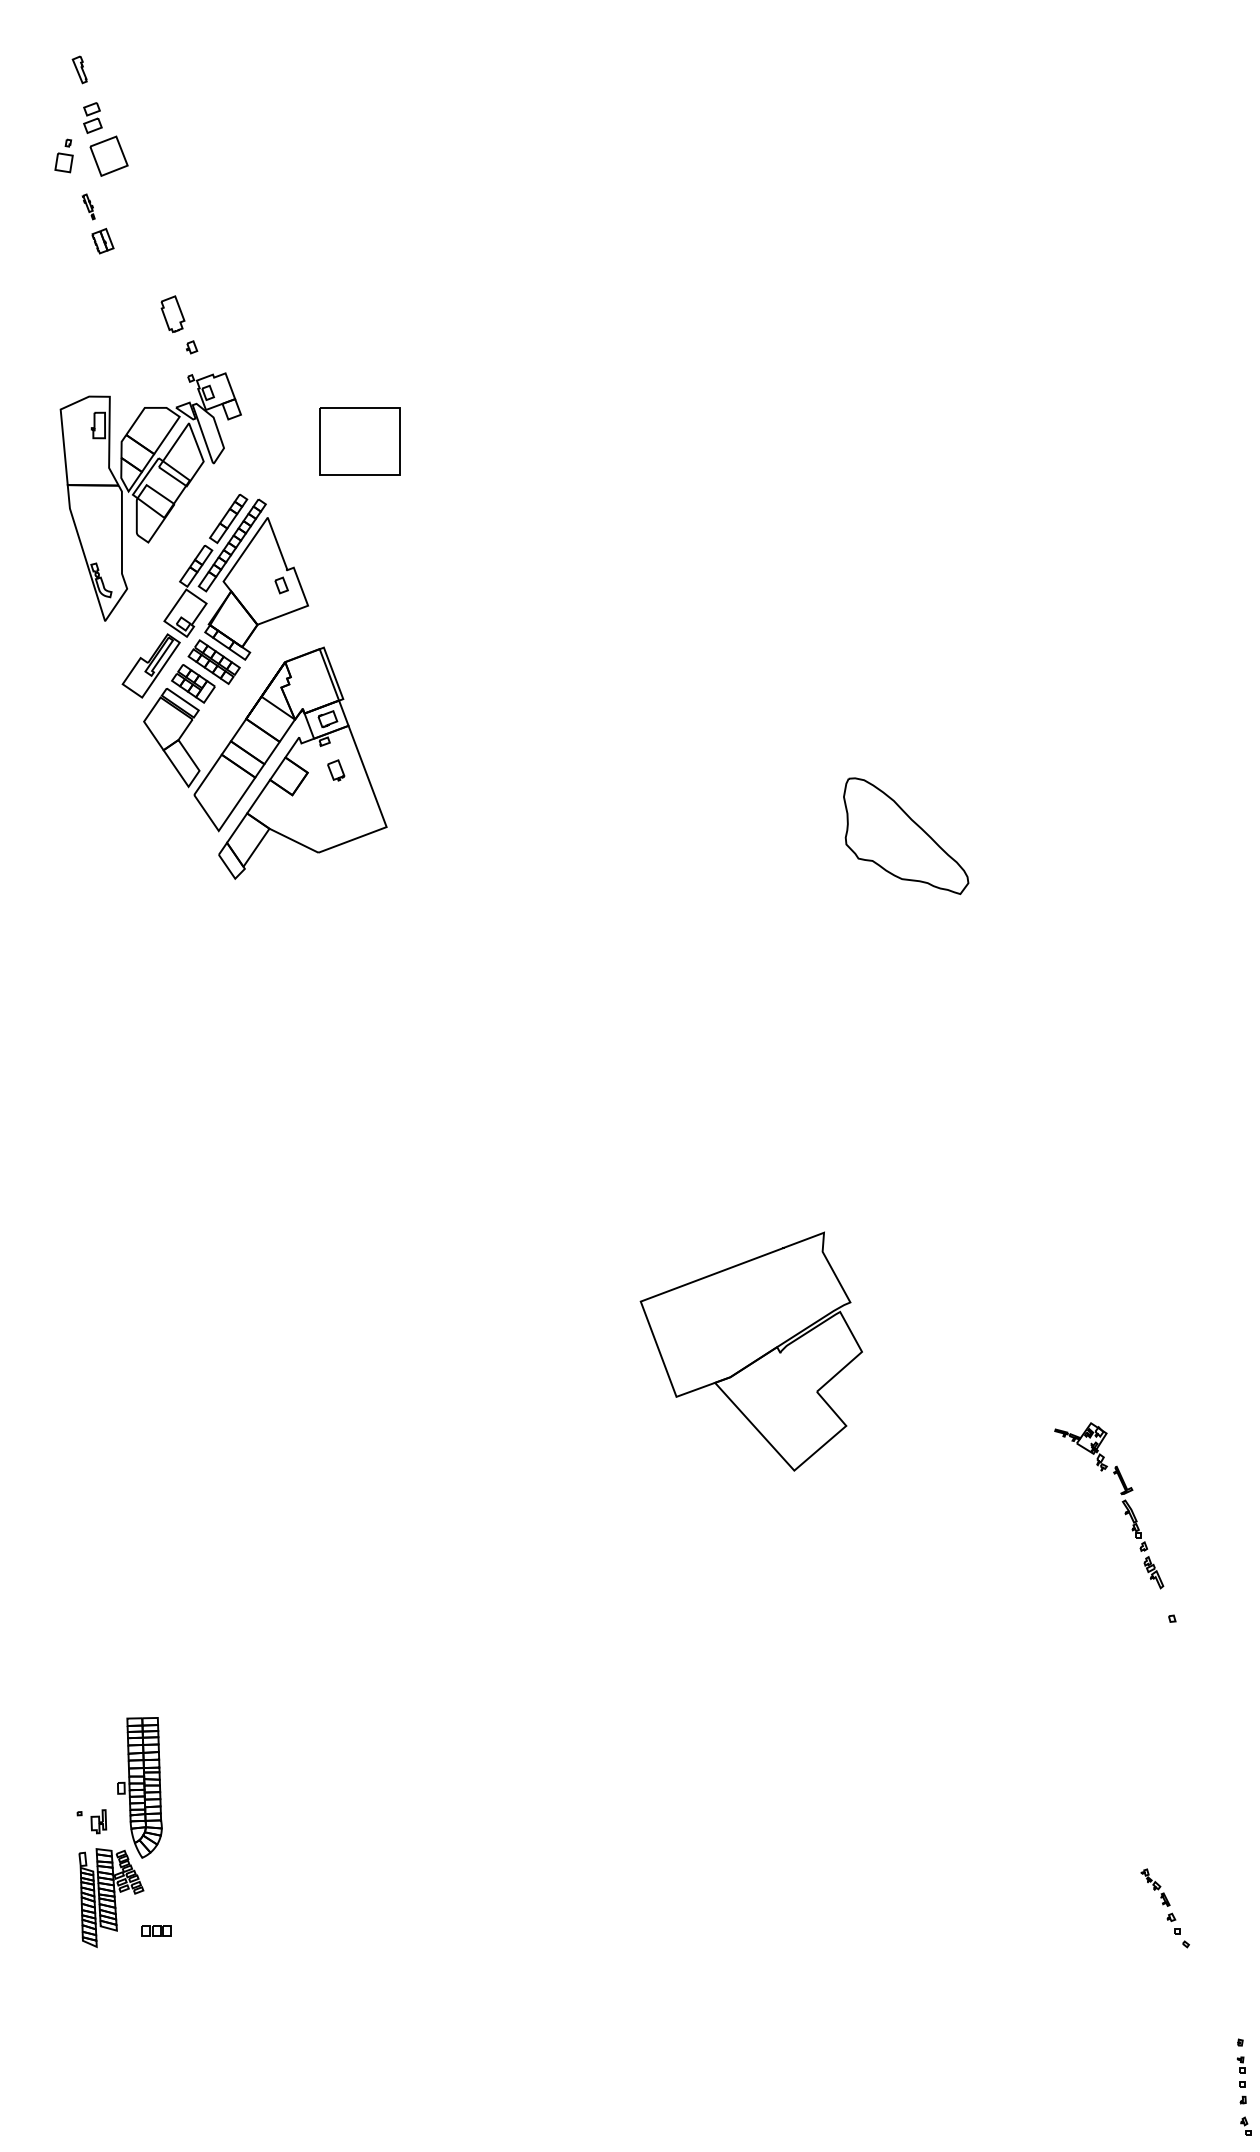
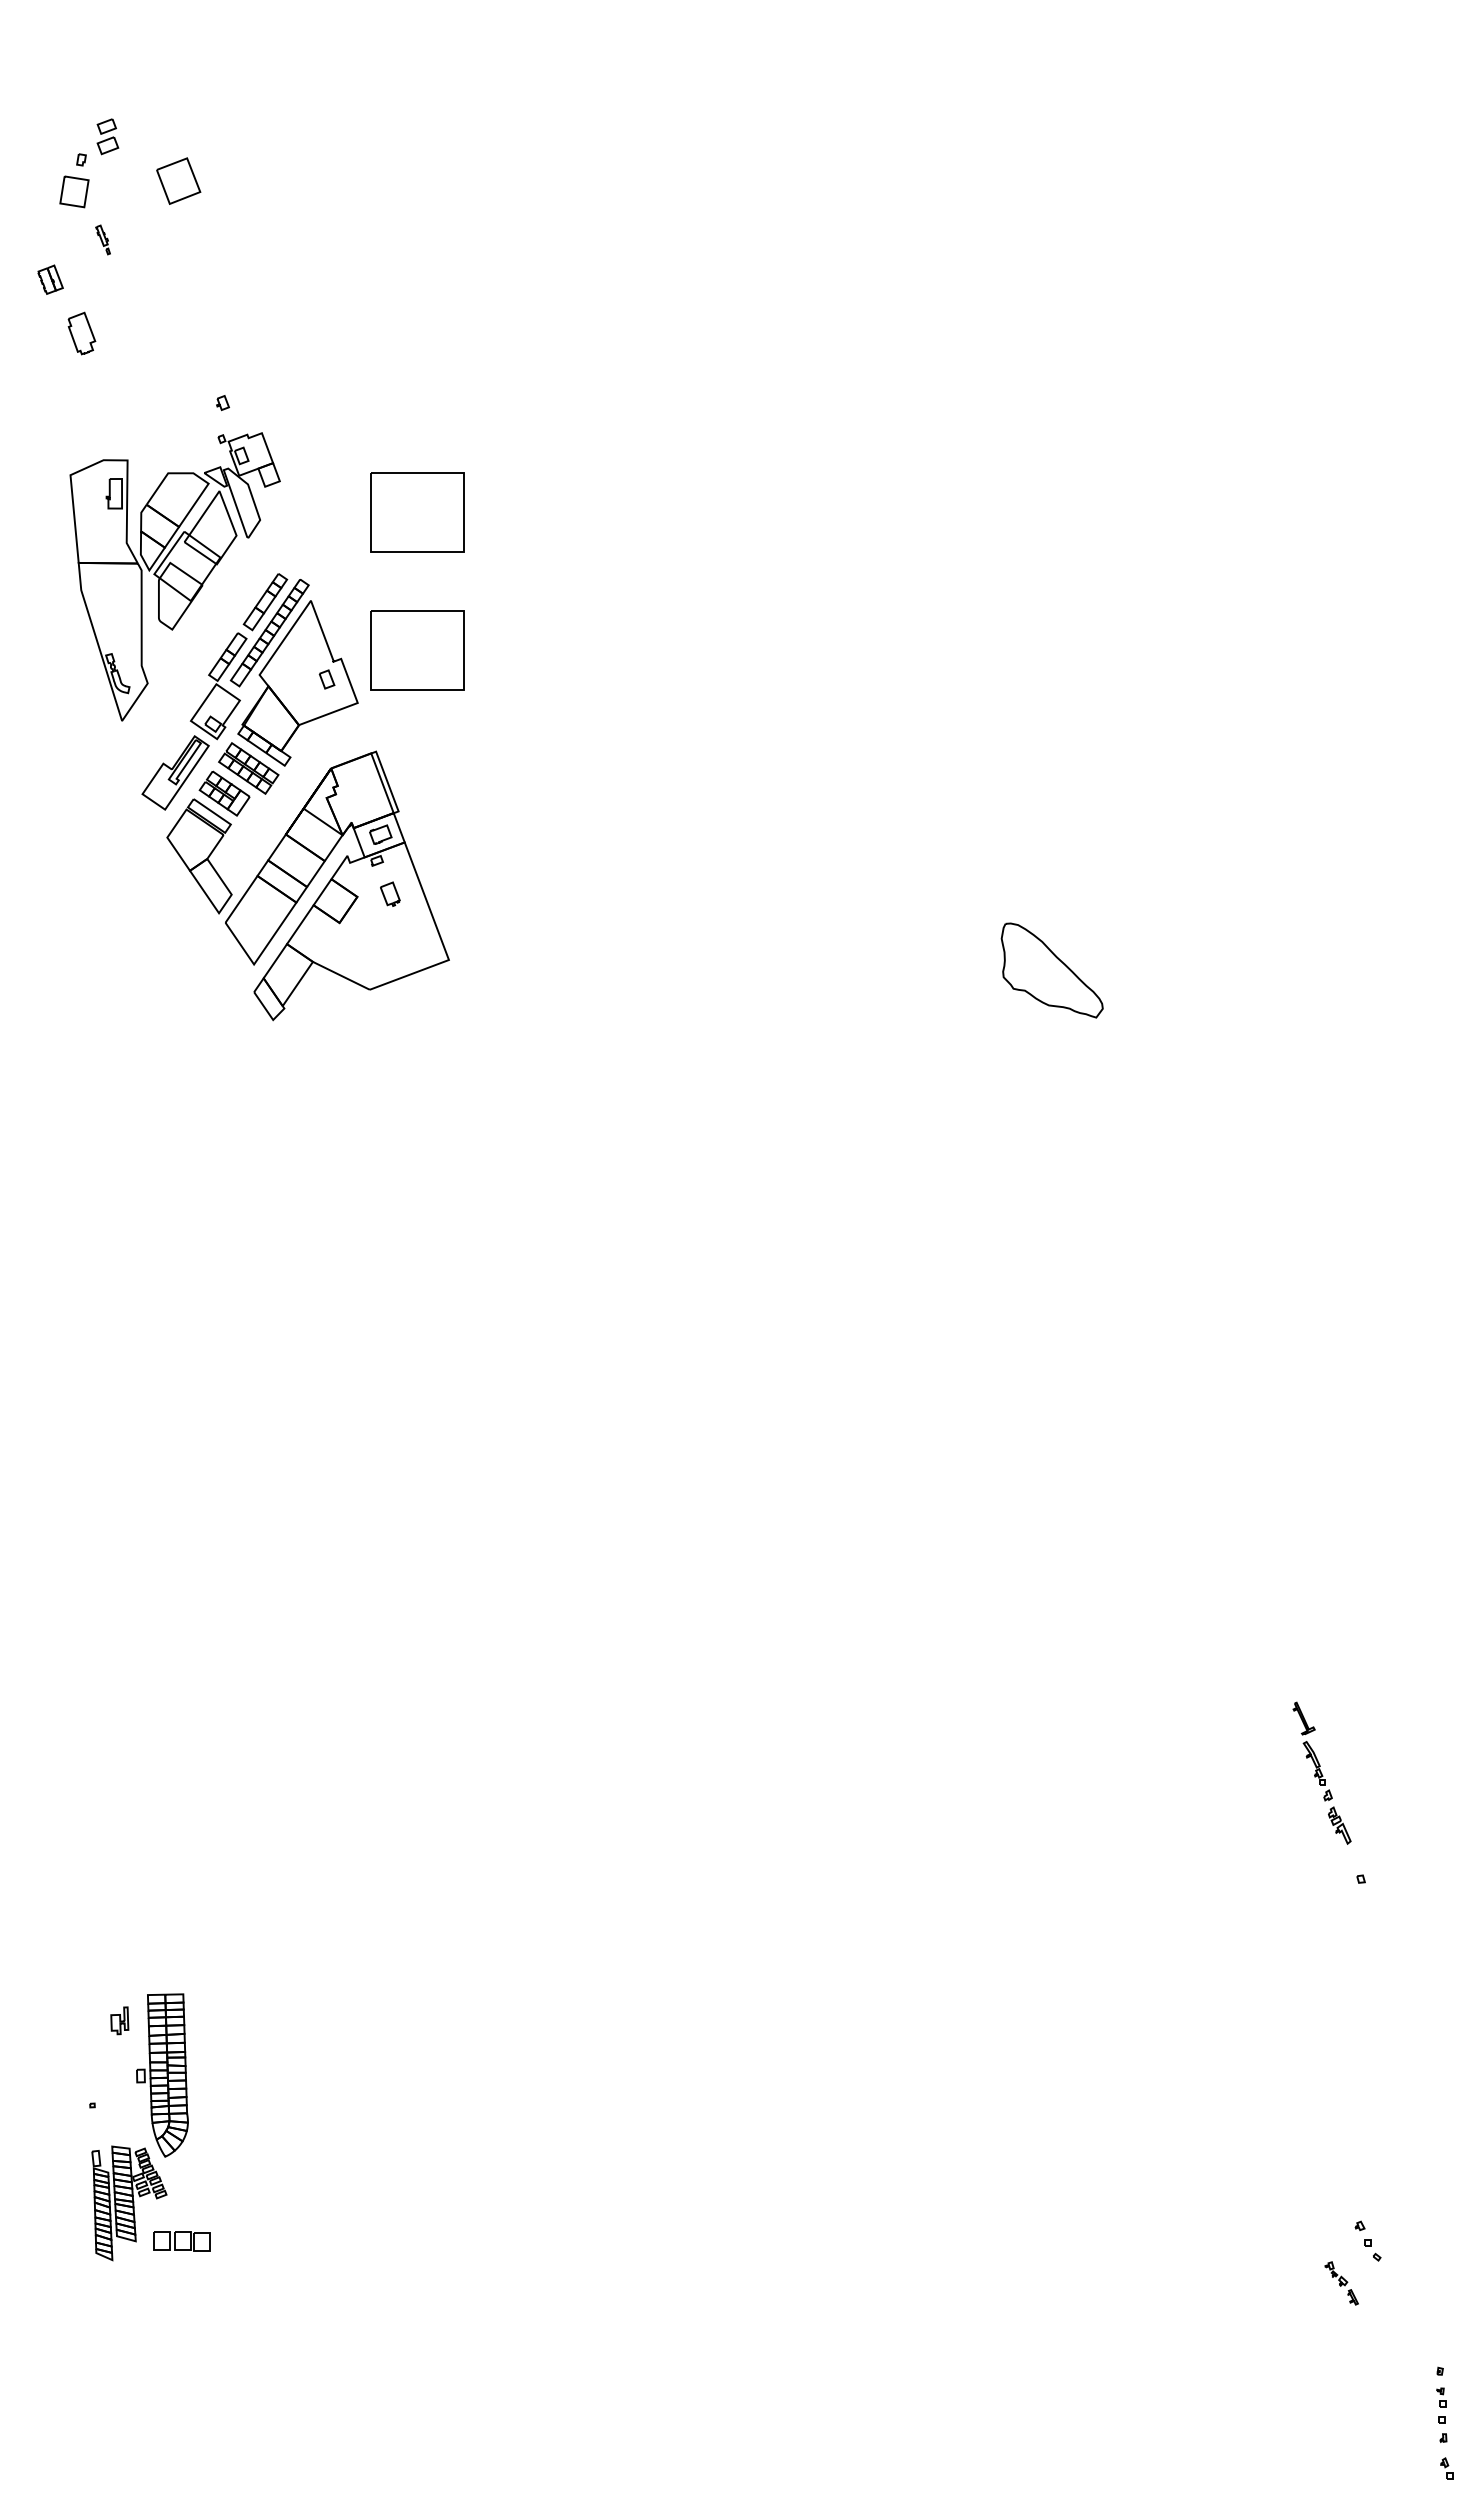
part: (79, 69) -> (92, 80), removed
part: (64, 155) -> (74, 180), size x1.4
part: (108, 155) -> (178, 180), moved
part: (102, 240) -> (50, 279), moved
part: (172, 314) -> (81, 333), moved
part: (359, 560) -> (417, 650), added
part: (906, 836) -> (1052, 970), size x0.7
part: (751, 1351) -> (872, 1568), removed
part: (1081, 1446) -> (1255, 1679), removed
part: (98, 1821) -> (119, 2020), moved
part: (1155, 1887) -> (1341, 2283), moved
part: (156, 1930) -> (181, 2241), size x1.6

